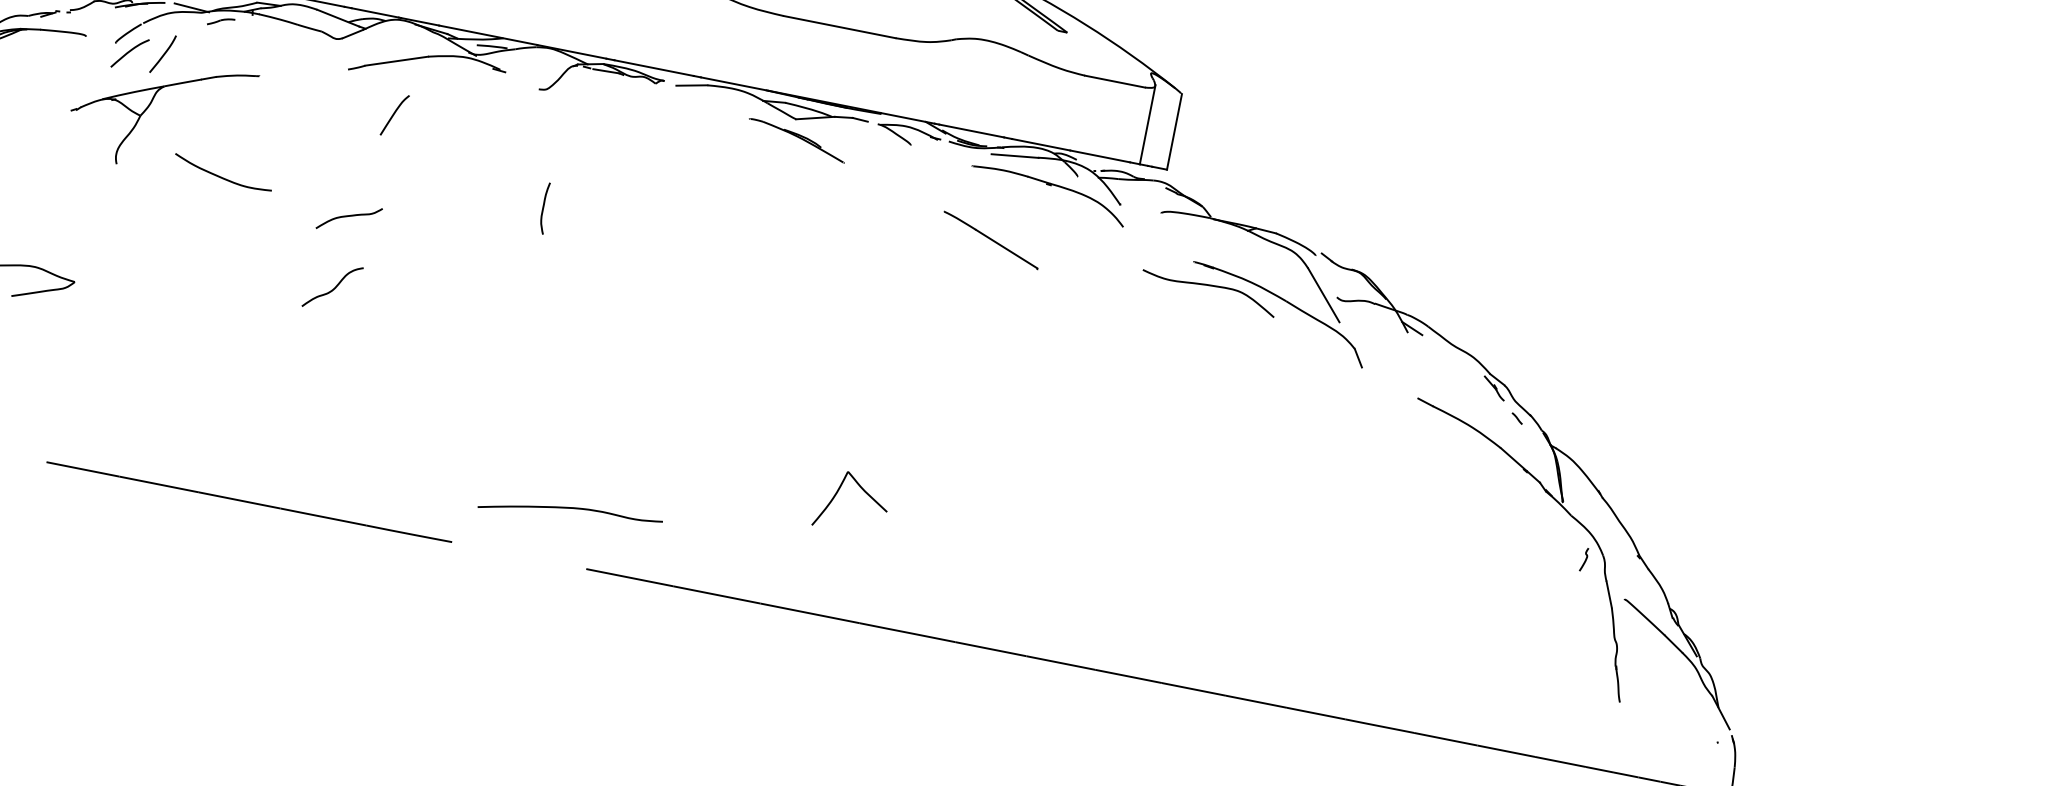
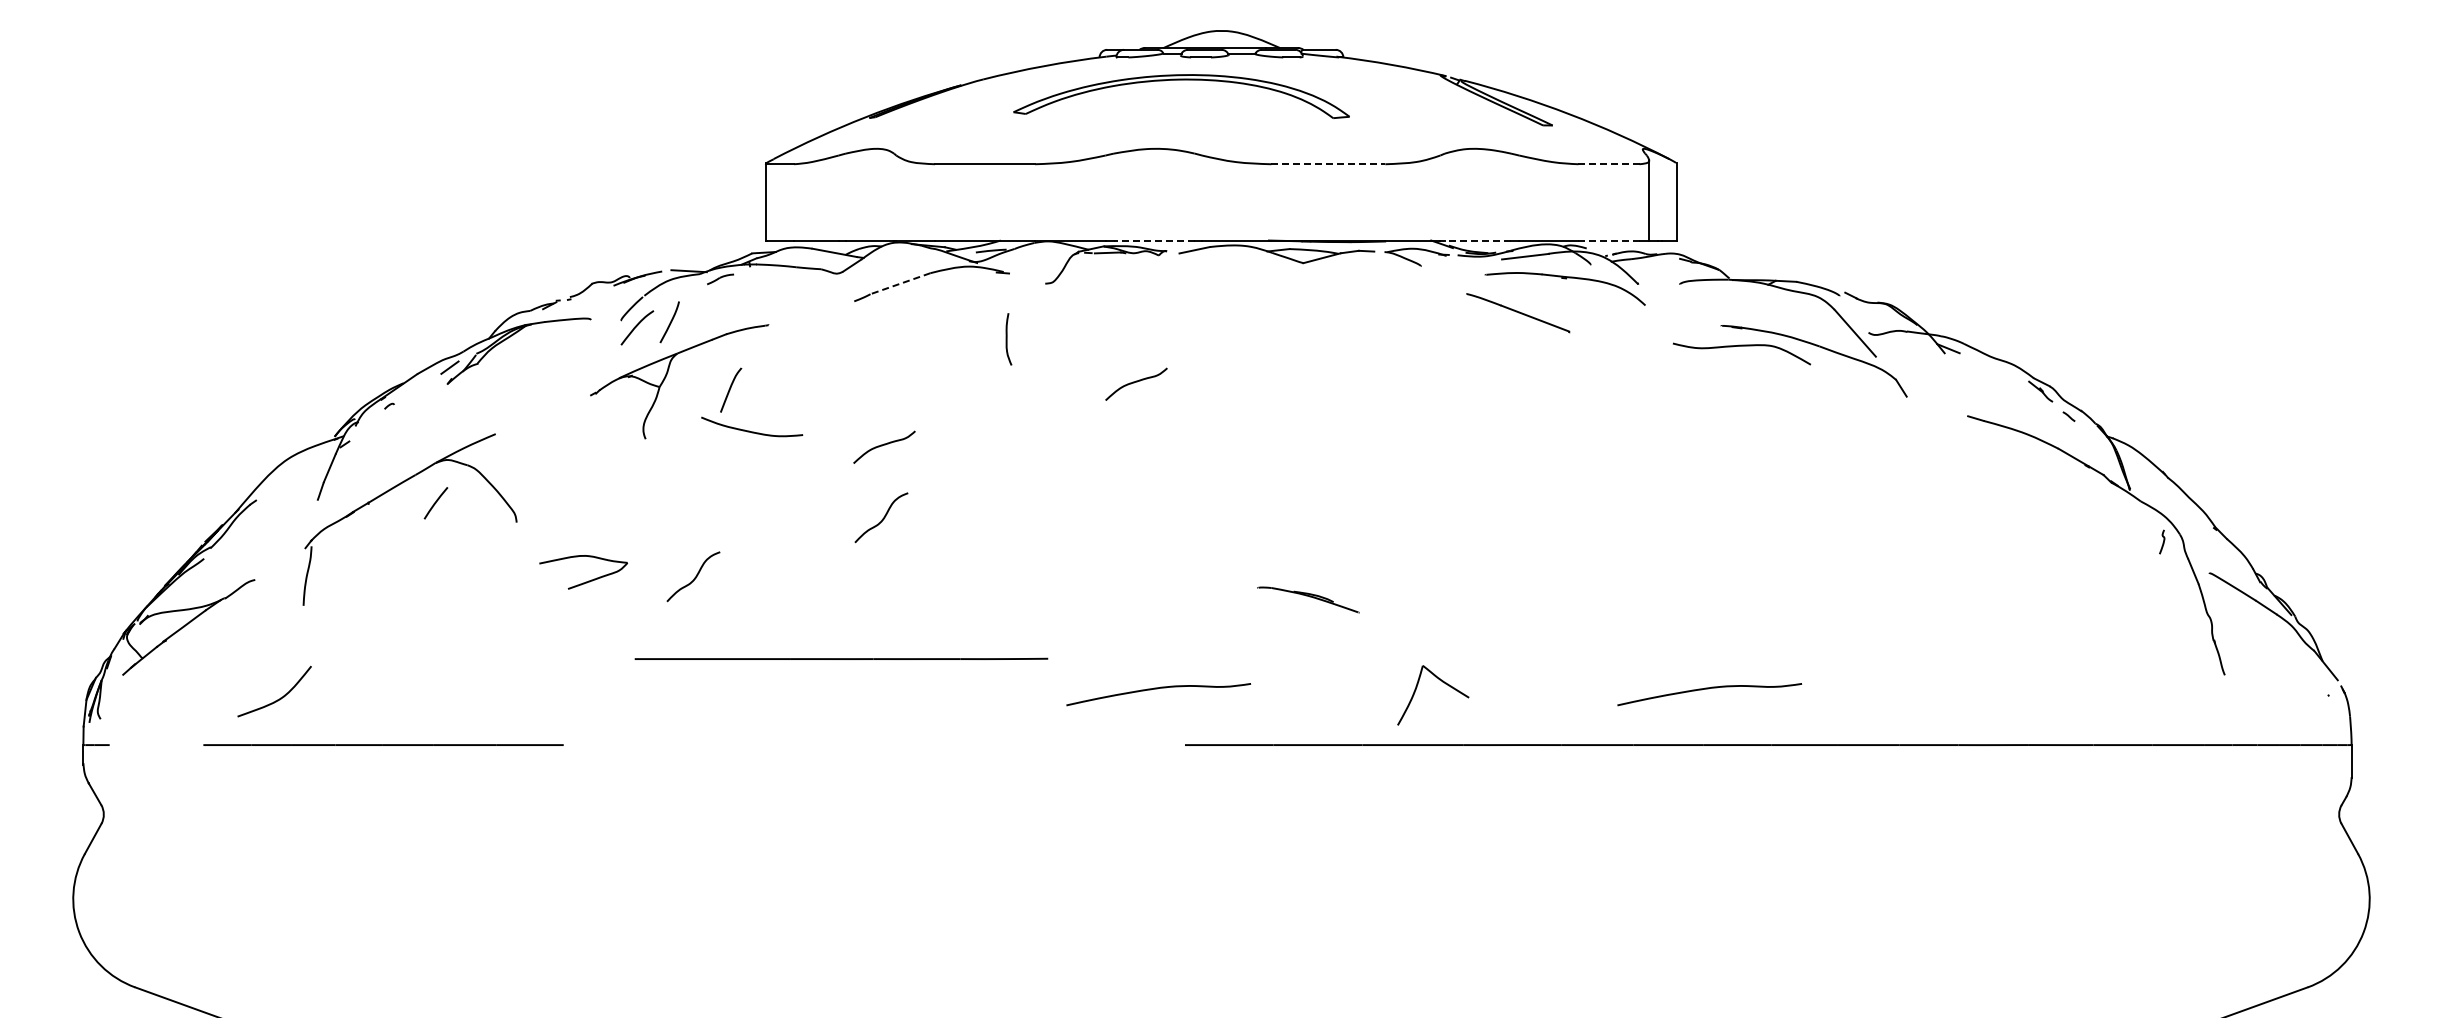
line: (839, 27) -> (1328, 164), solid -> dashed
line: (396, 60) -> (900, 283), solid -> dashed
line: (653, 67) -> (1153, 240), solid -> dashed
line: (1114, 81) -> (1608, 164), solid -> dashed
curve: (395, 113) -> (731, 388), moved
line: (971, 130) -> (1477, 240), solid -> dashed
part: (797, 140) -> (1308, 599), moved
line: (1099, 156) -> (1608, 240), solid -> dashed
curve: (609, 203) -> (1136, 382), added
curve: (544, 208) -> (1007, 339), moved
part: (991, 240) -> (1518, 313), moved
curve: (137, 309) -> (694, 577), added
part: (864, 491) -> (1442, 682), moved
line: (249, 501) -> (841, 658), moved
curve: (1110, 616) -> (1708, 689), added

